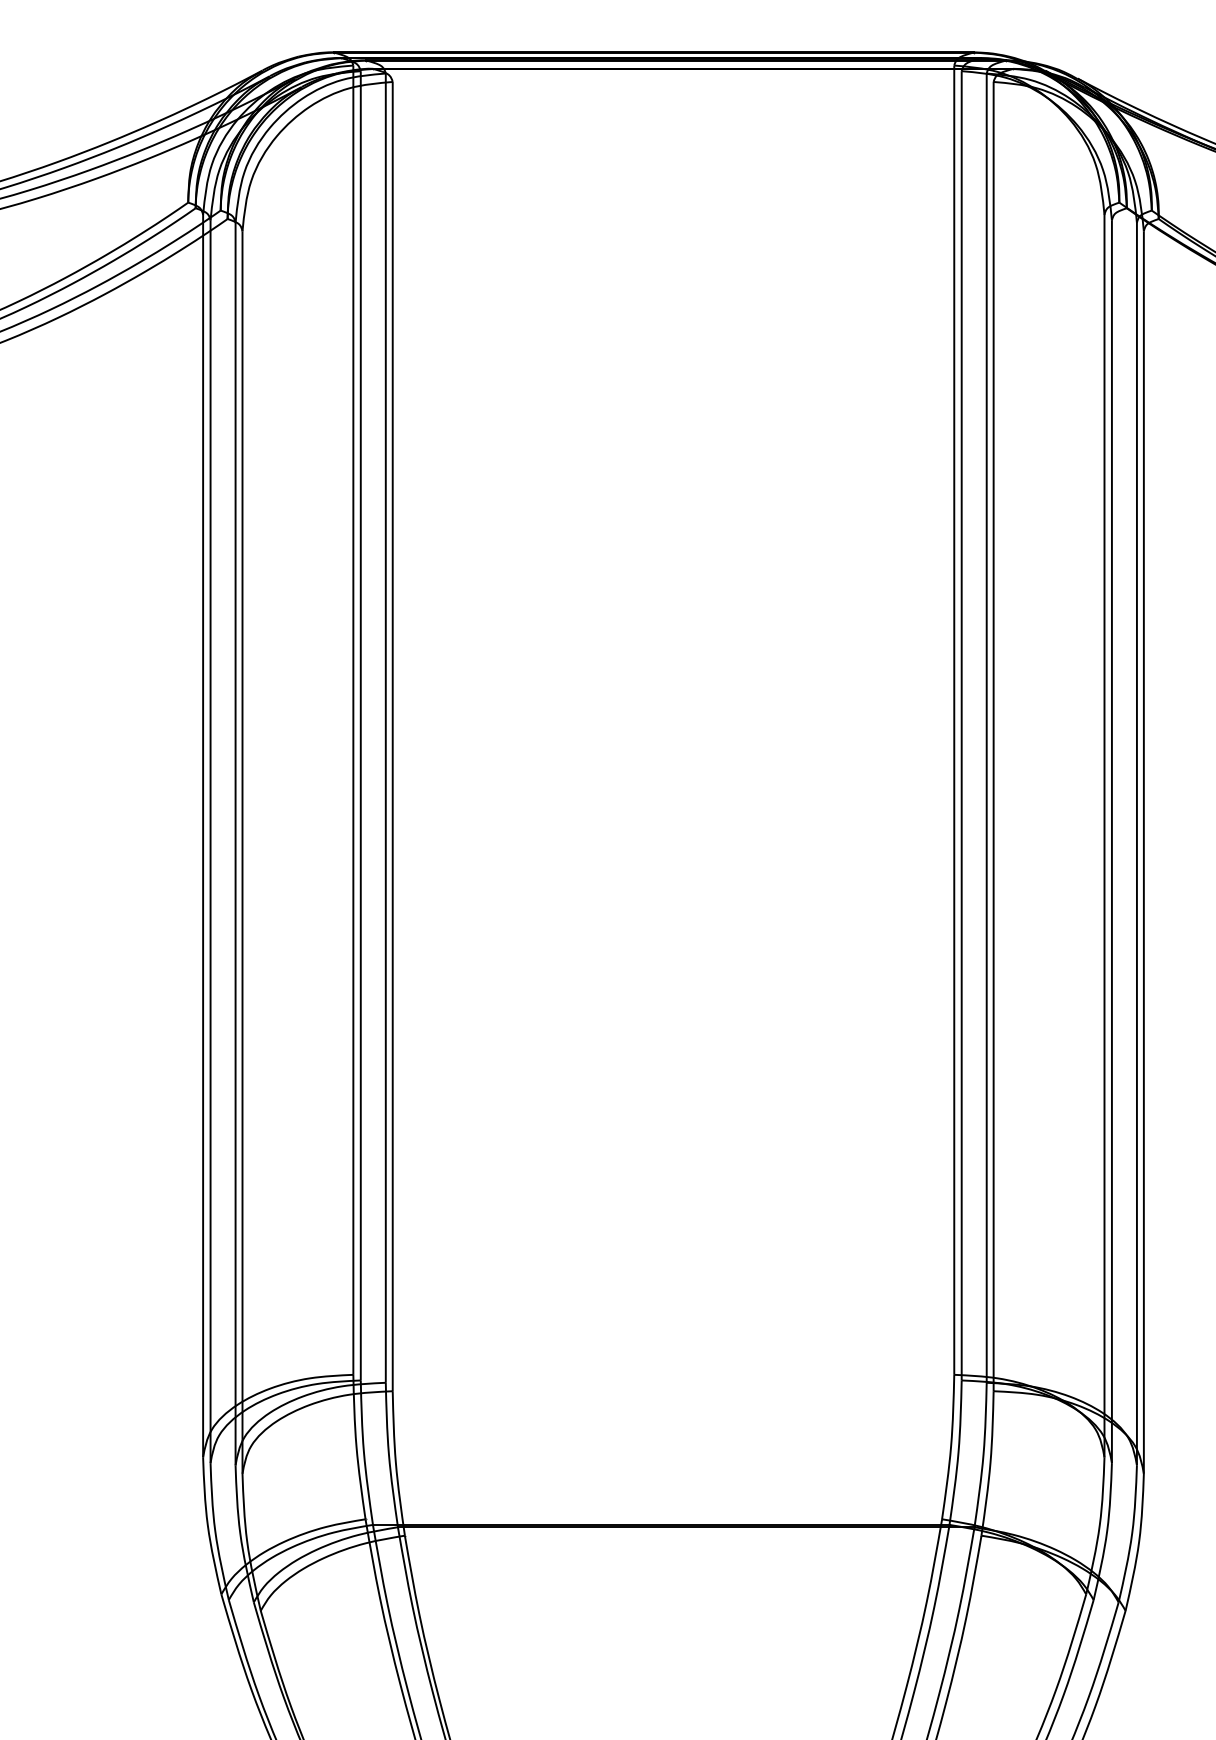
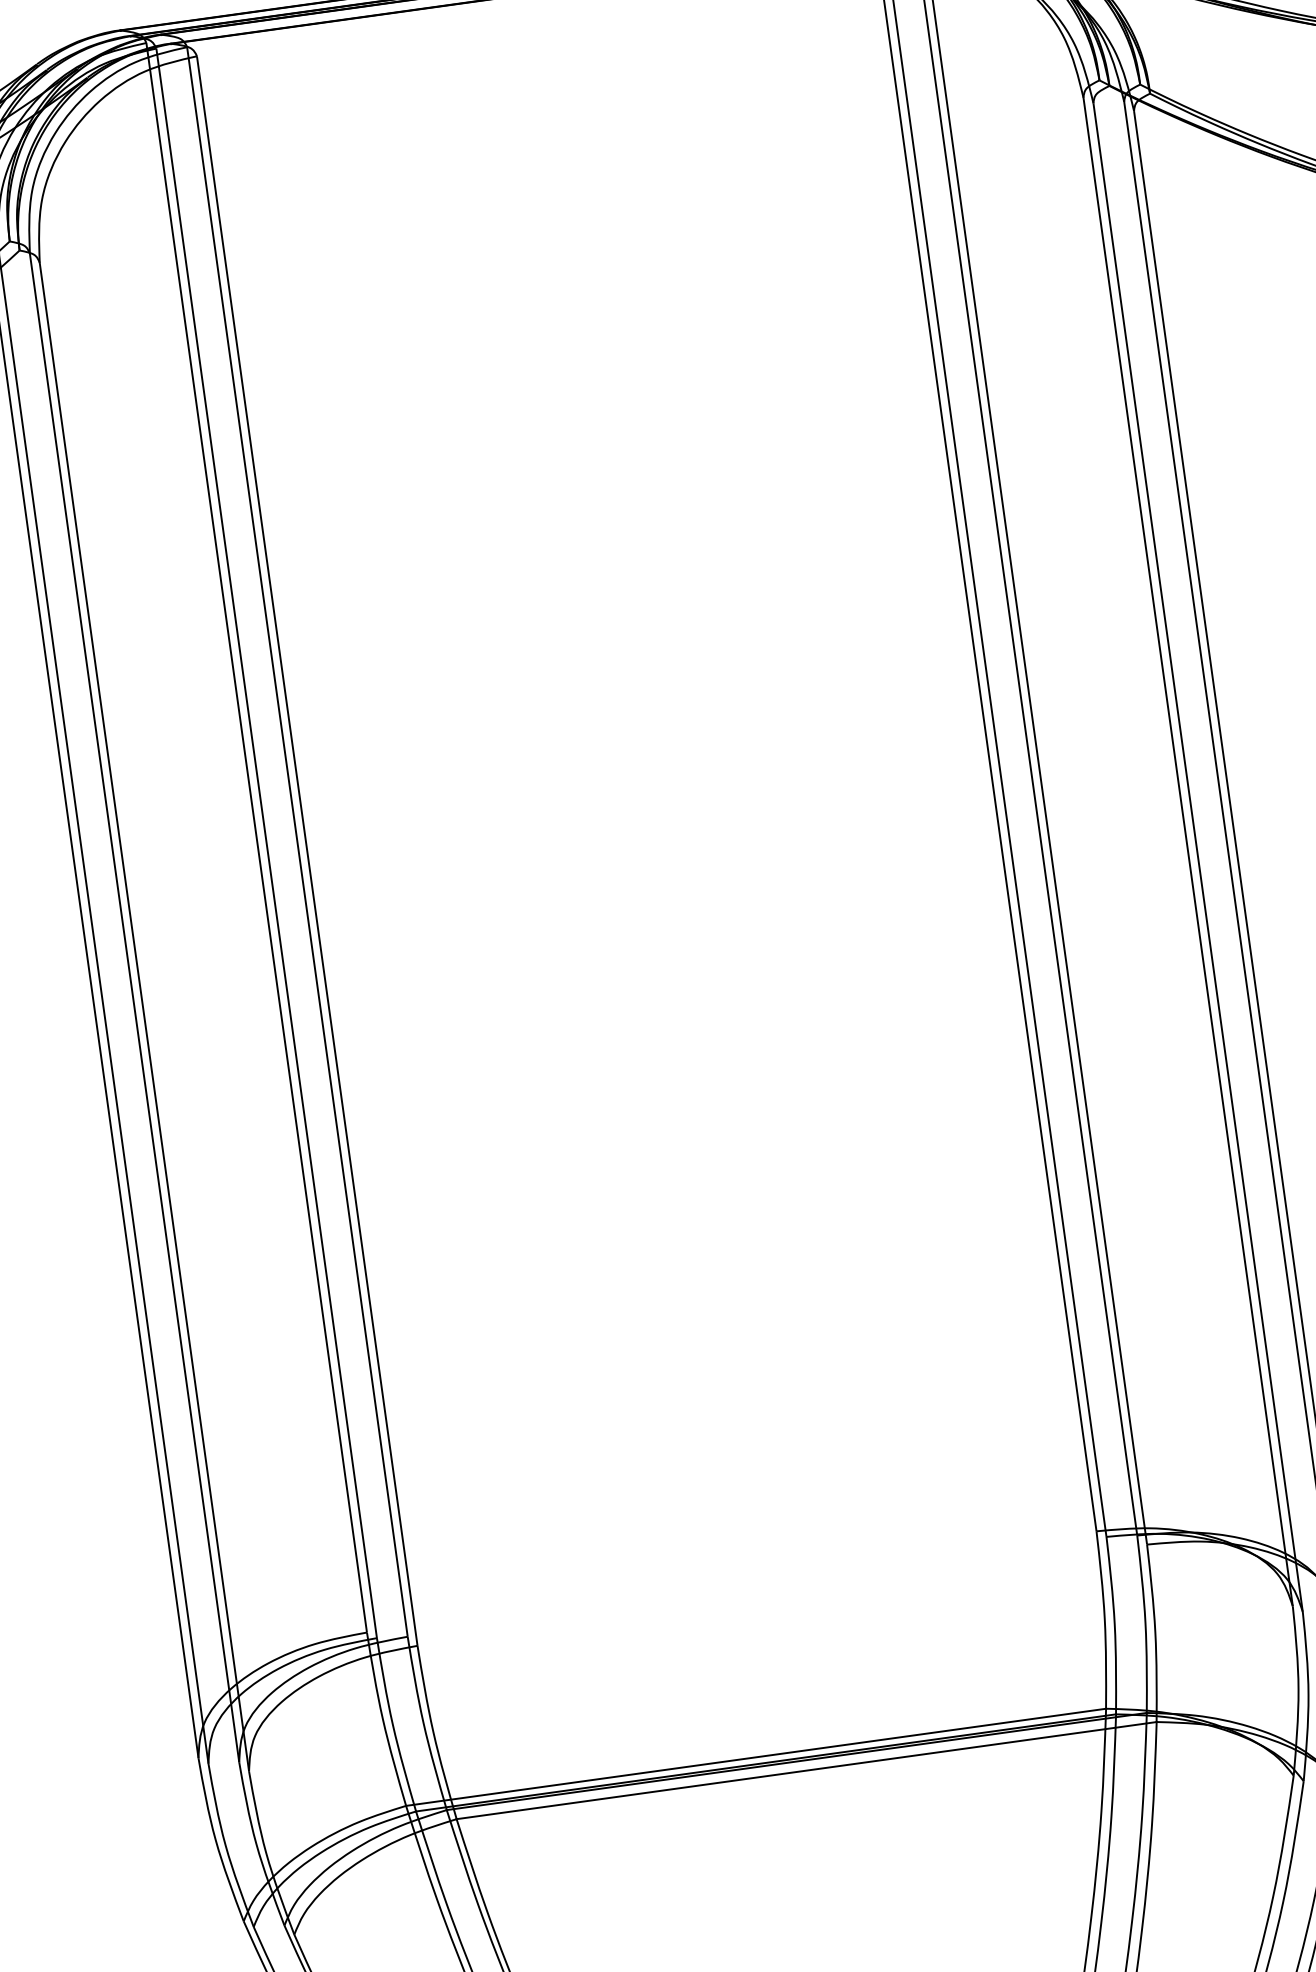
line: (653, 1519) -> (755, 1757), added
line: (692, 1535) -> (805, 1770), added

